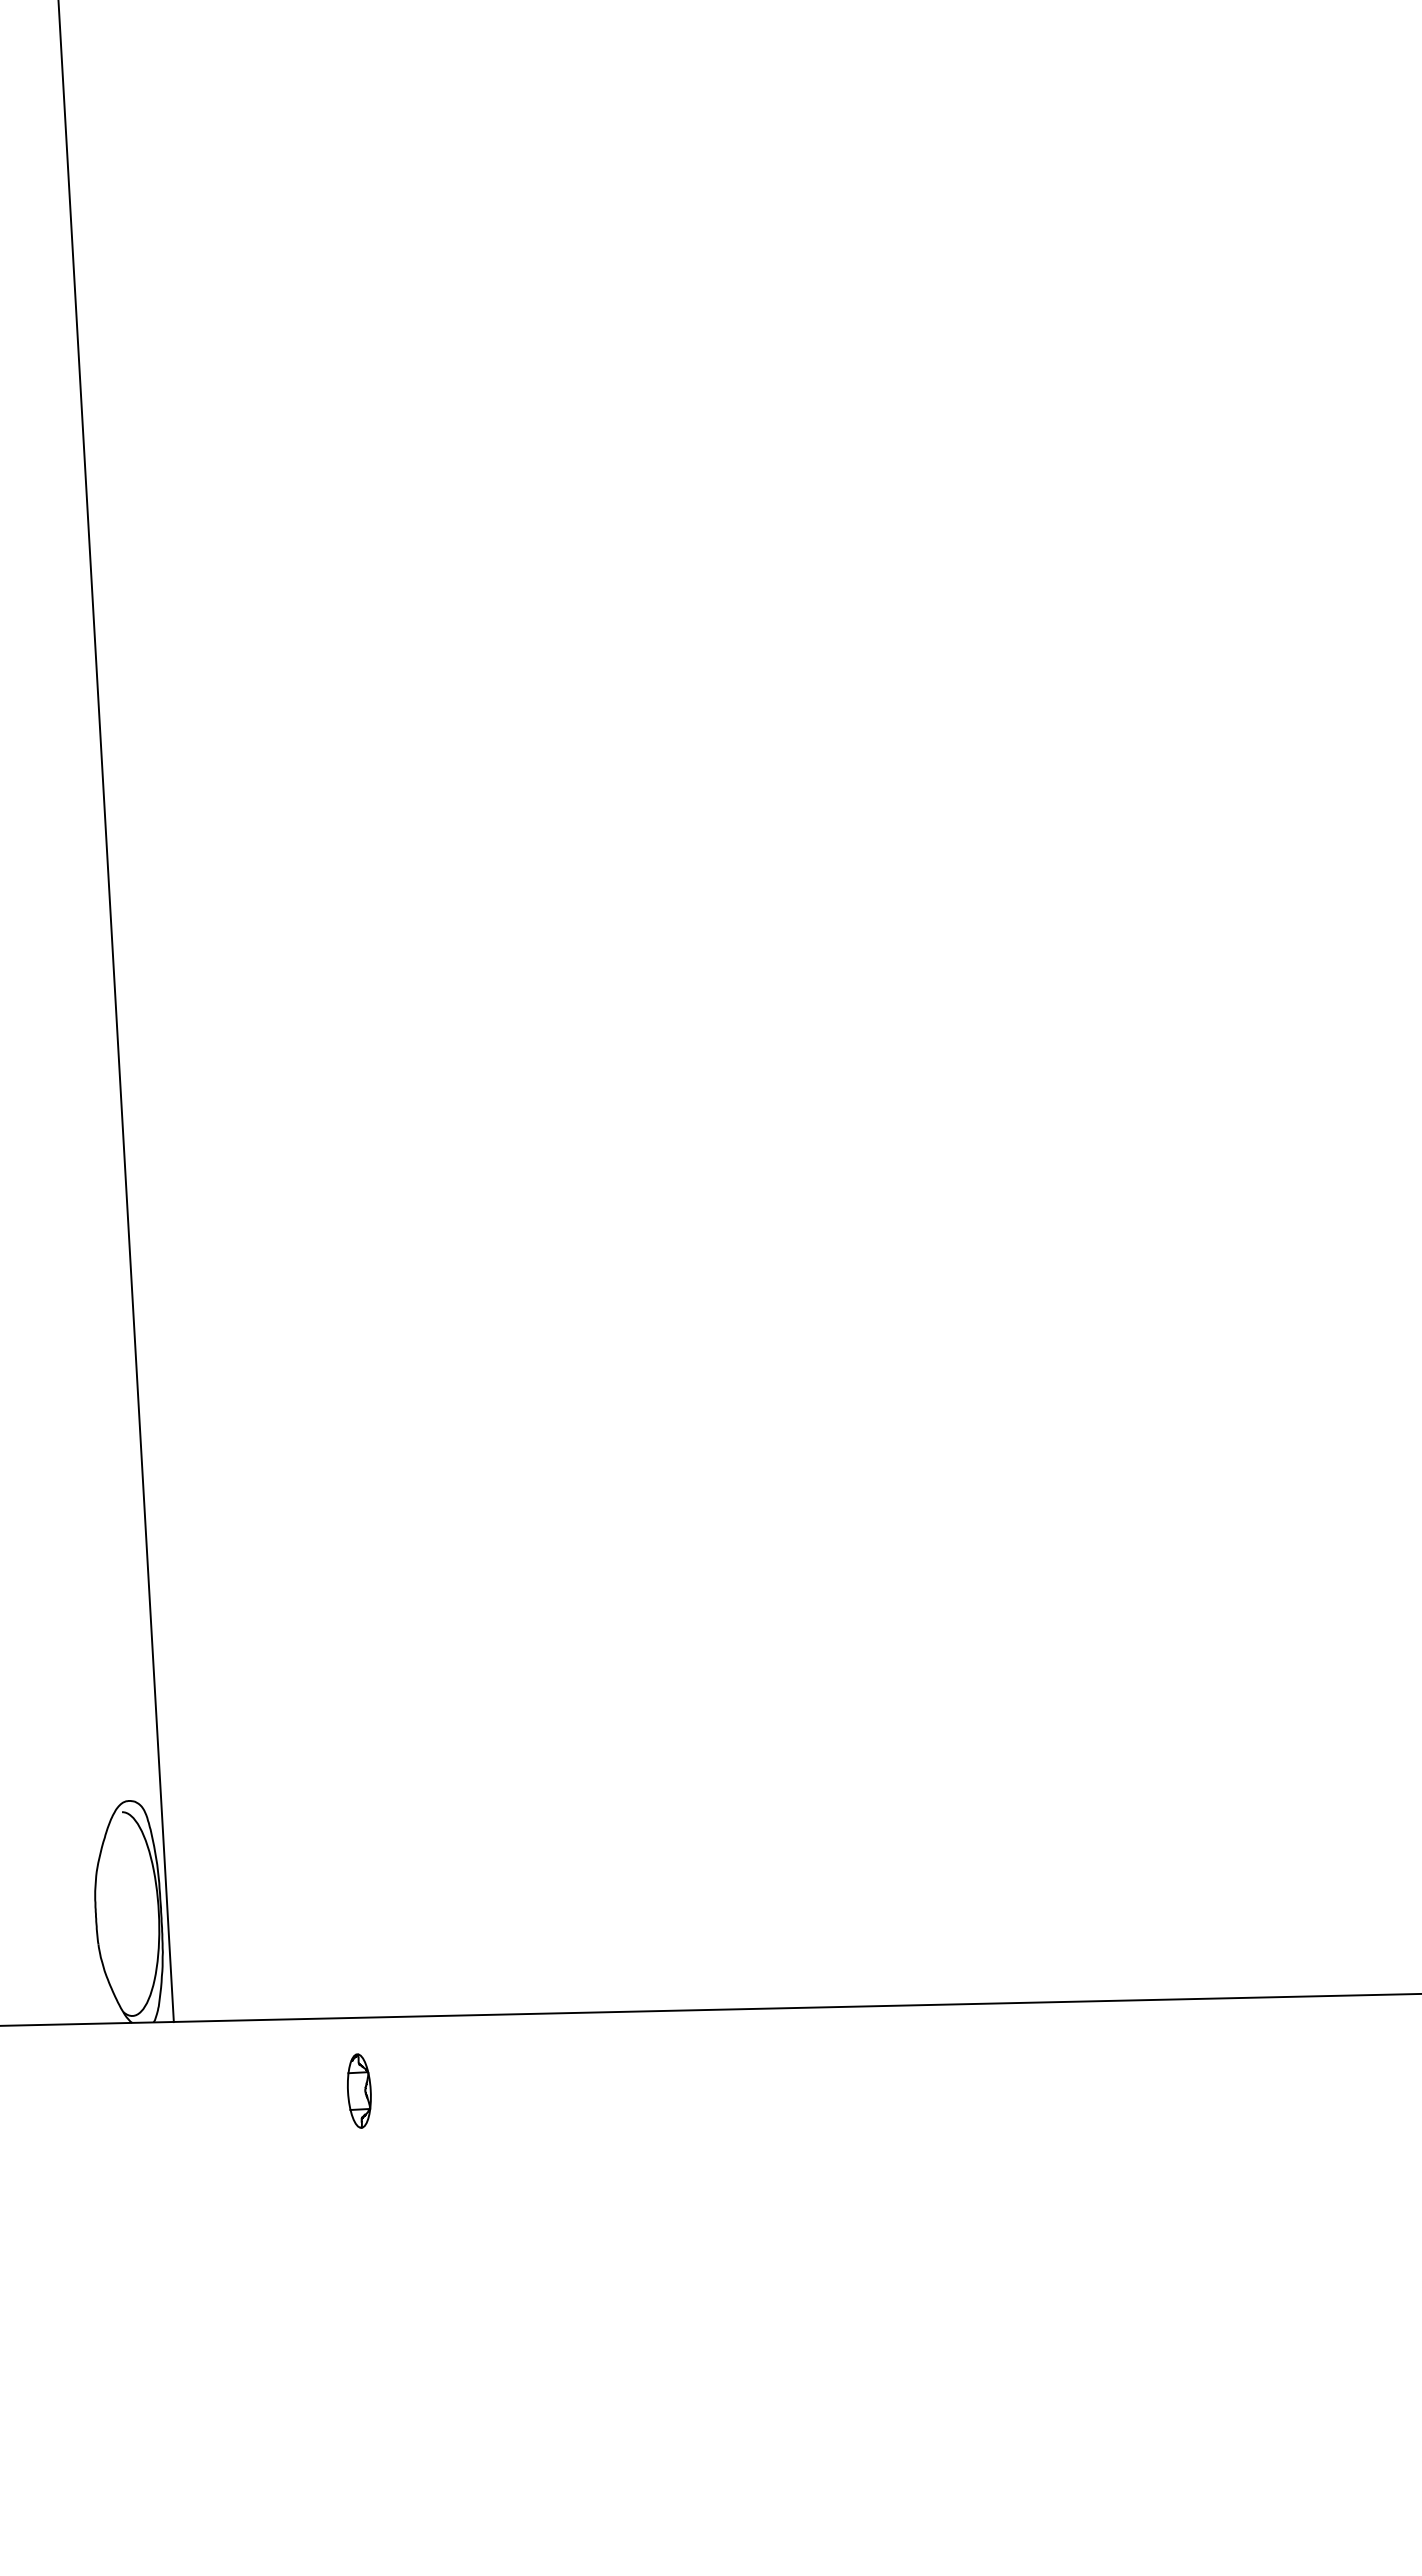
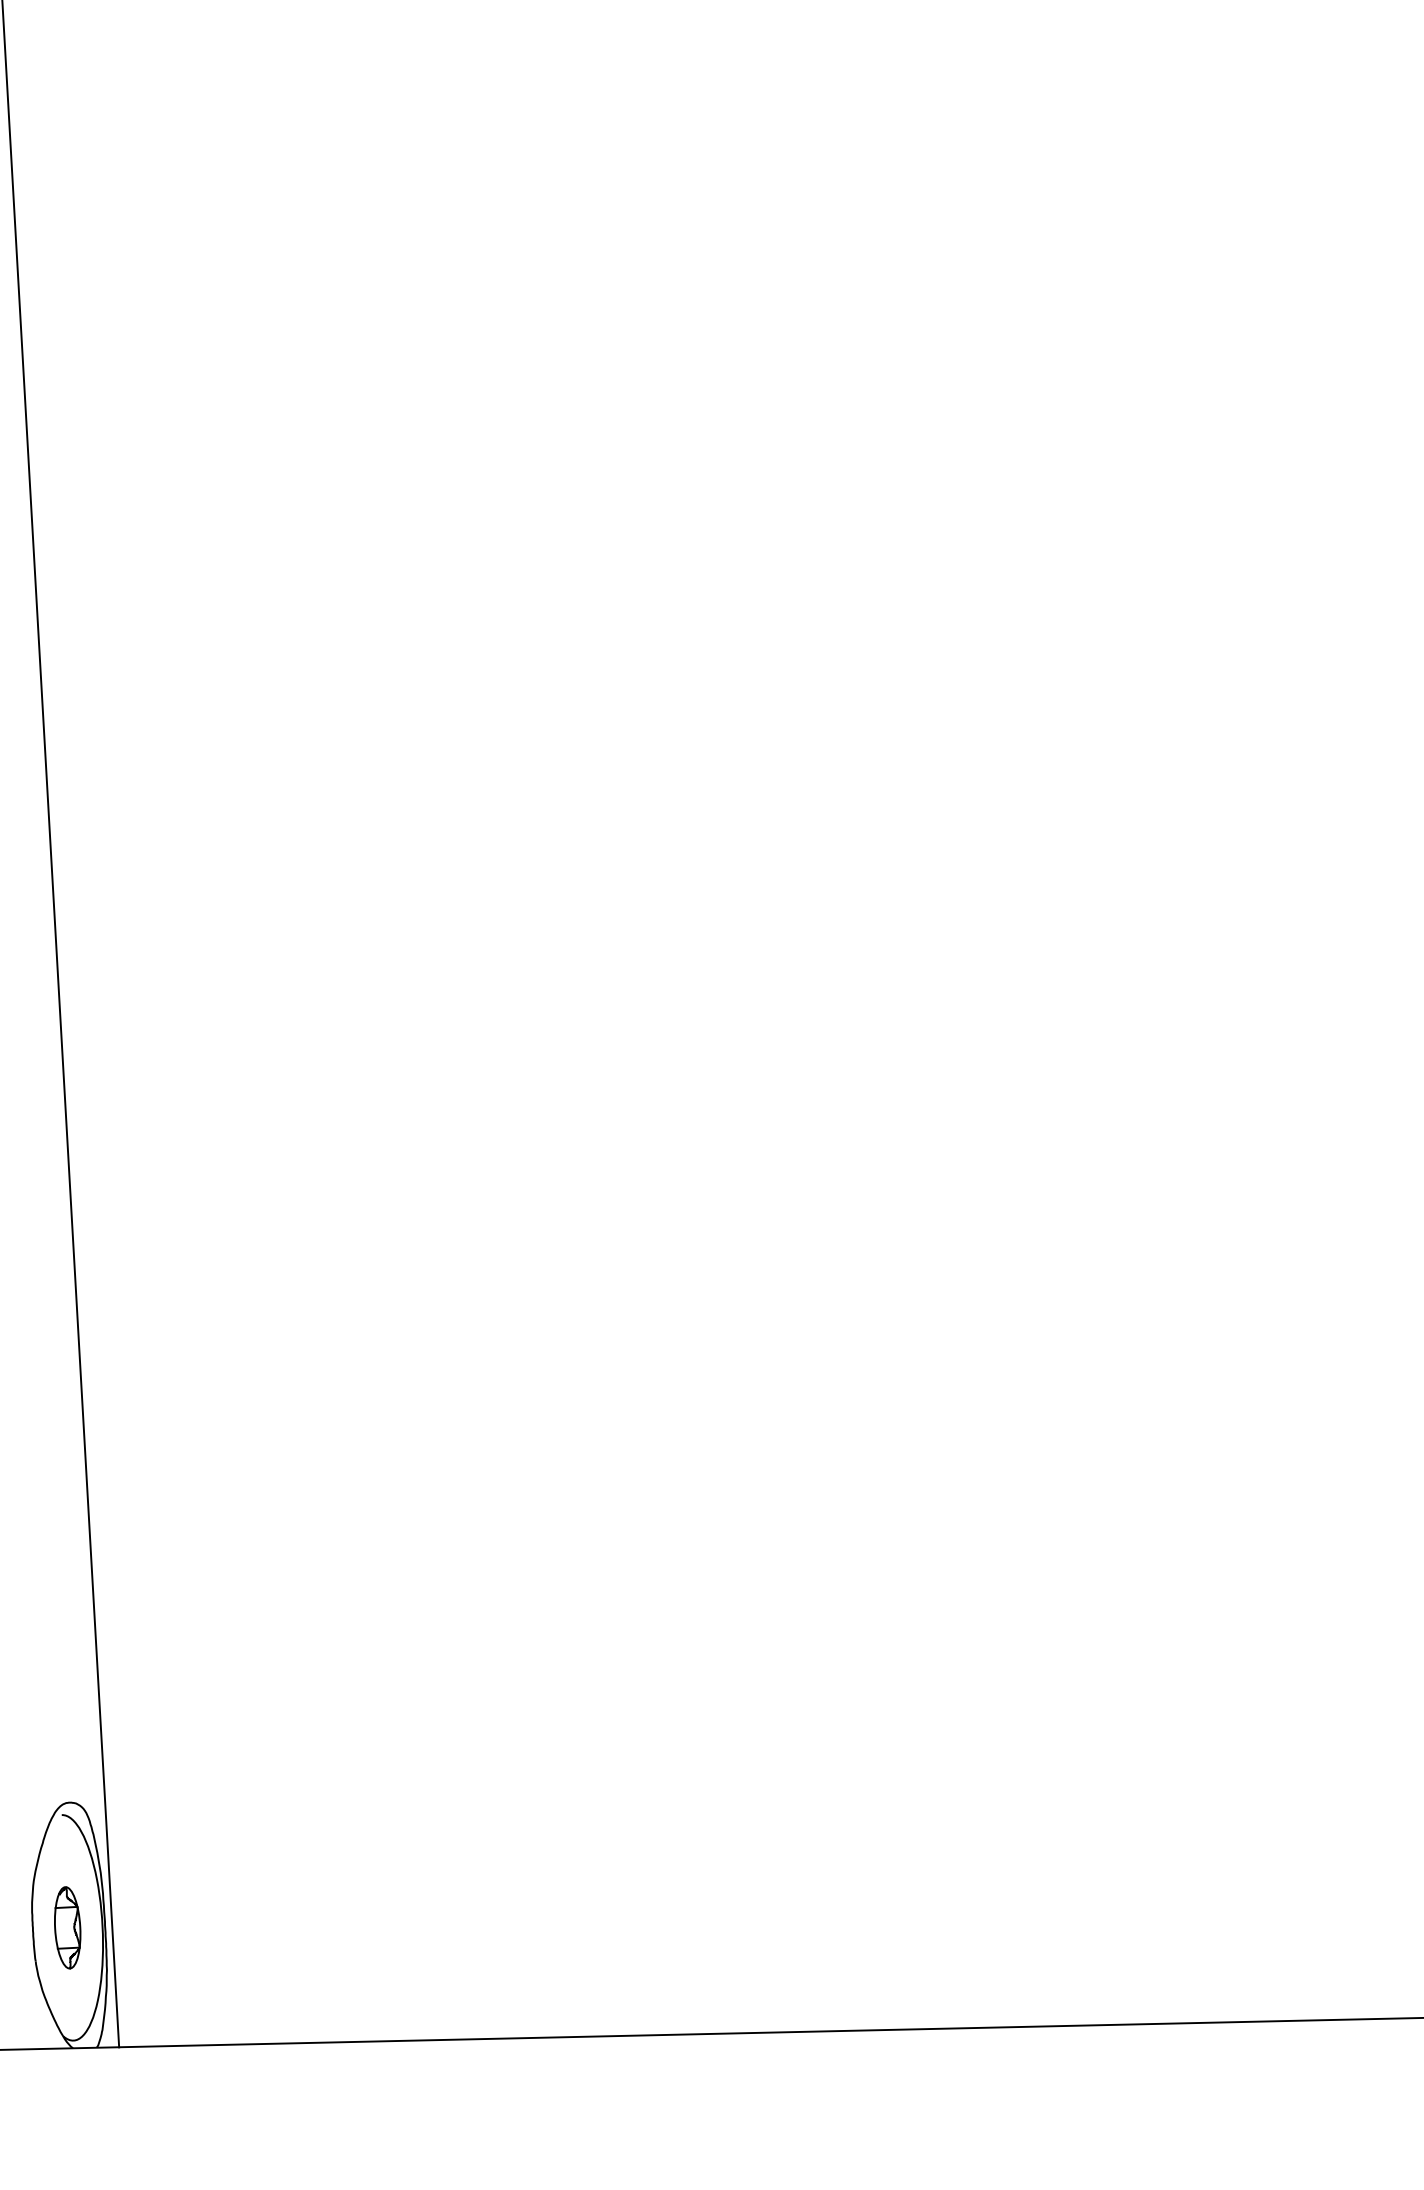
part: (359, 2090) -> (67, 1927), moved

